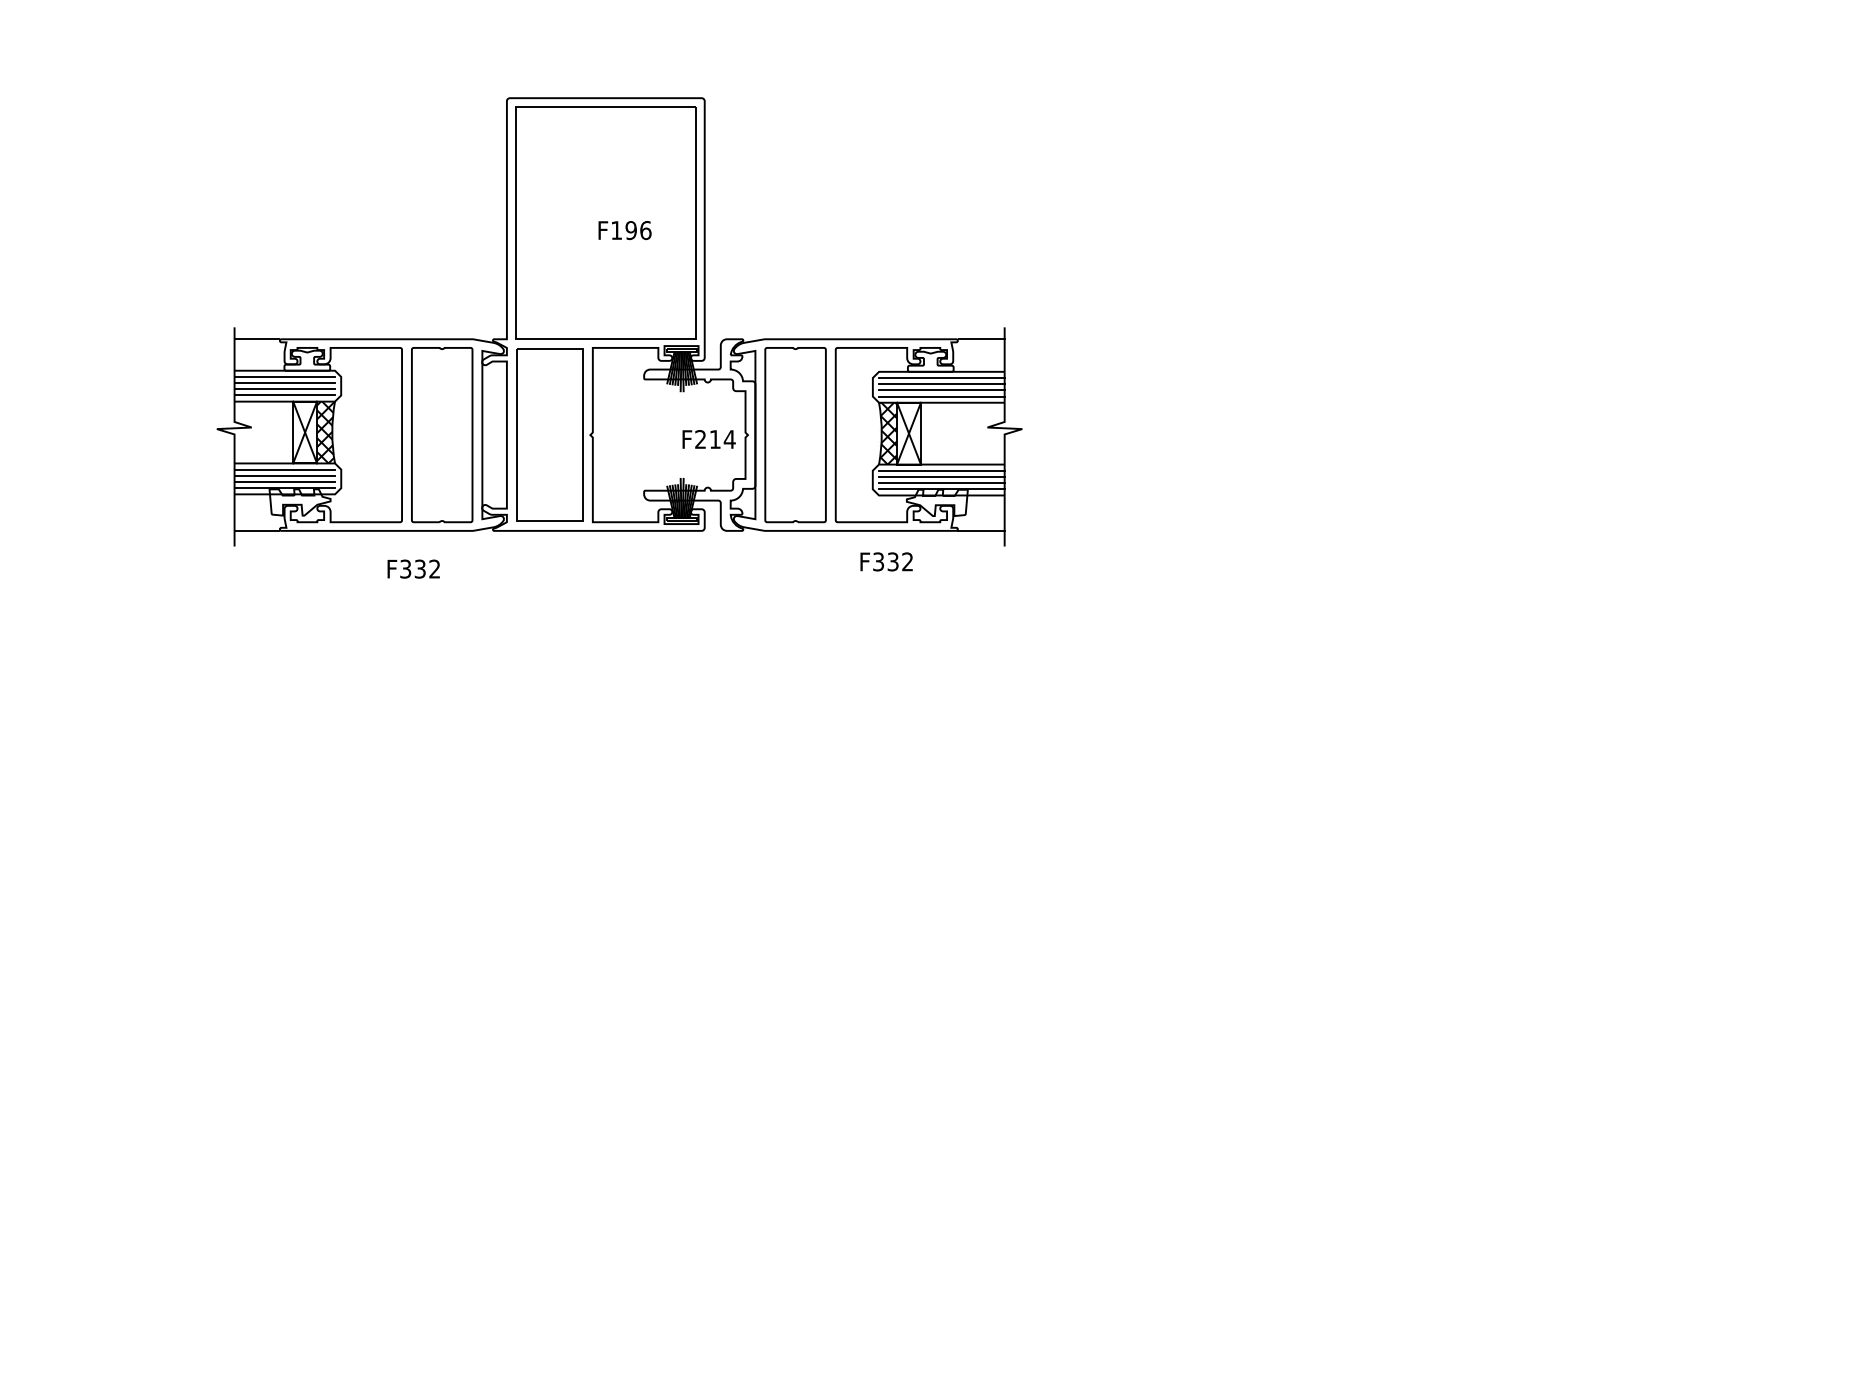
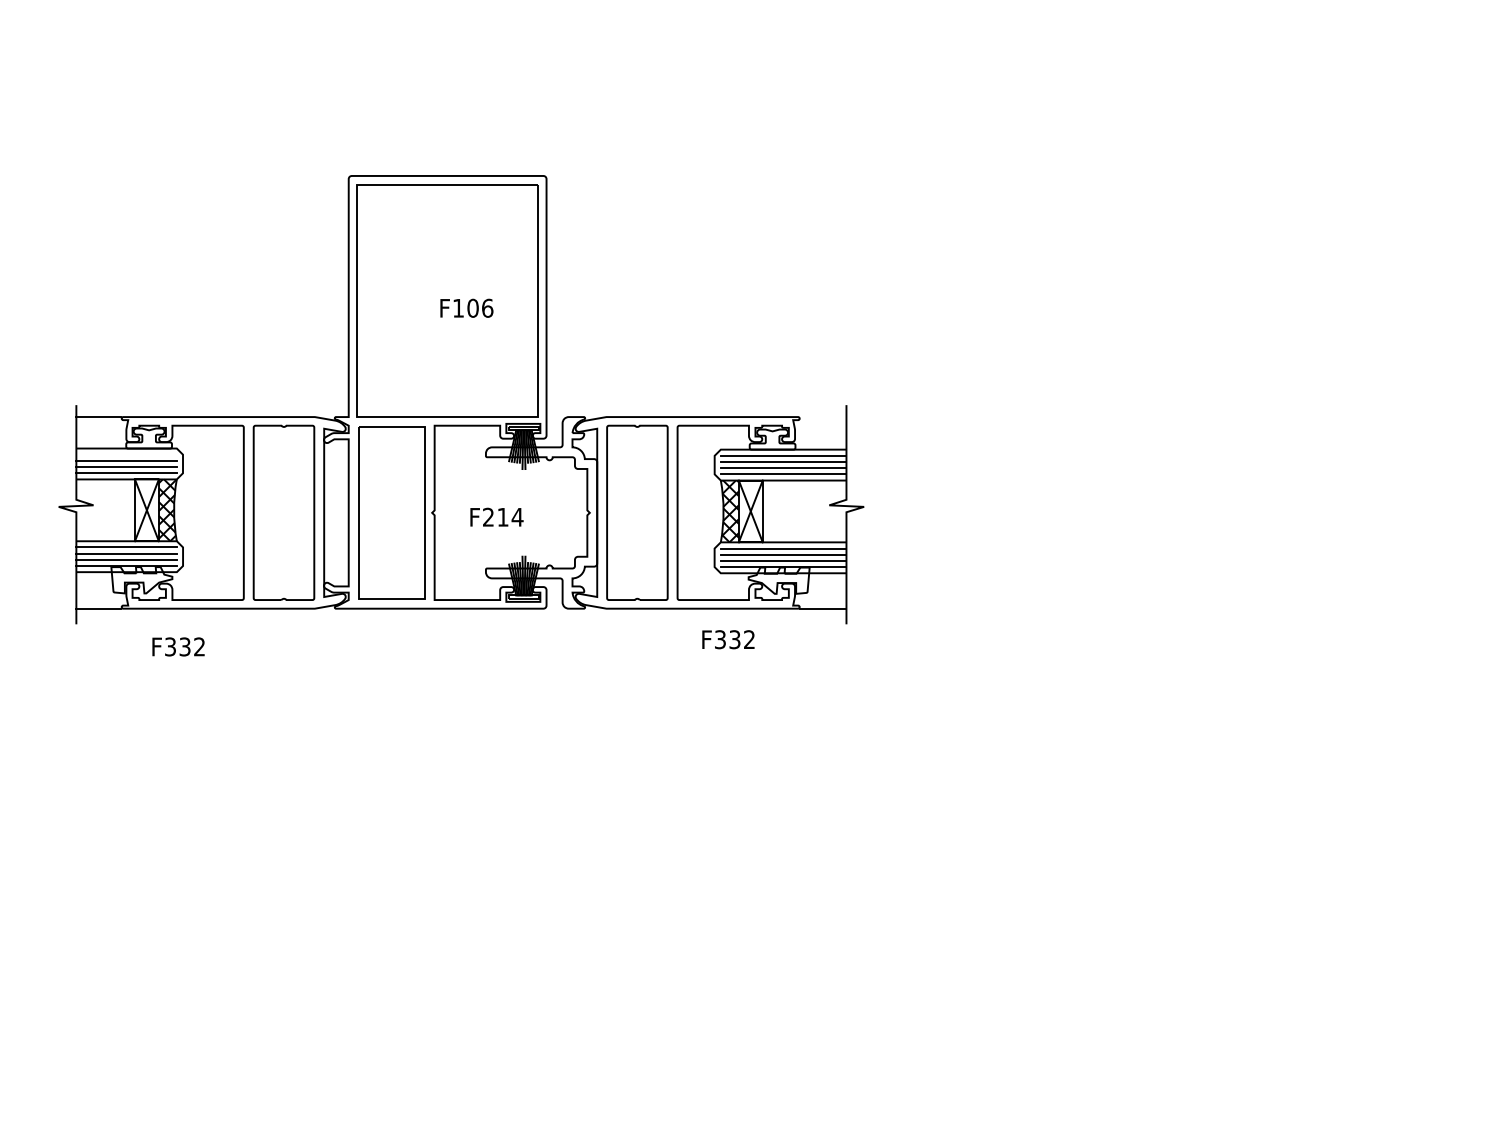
text: (630, 230) -> (472, 308), F196 -> F106
line: (981, 339) -> (823, 417), removed
line: (284, 376) -> (126, 454), removed
text: (708, 439) -> (496, 517), moved
text: (413, 568) -> (178, 646), moved

